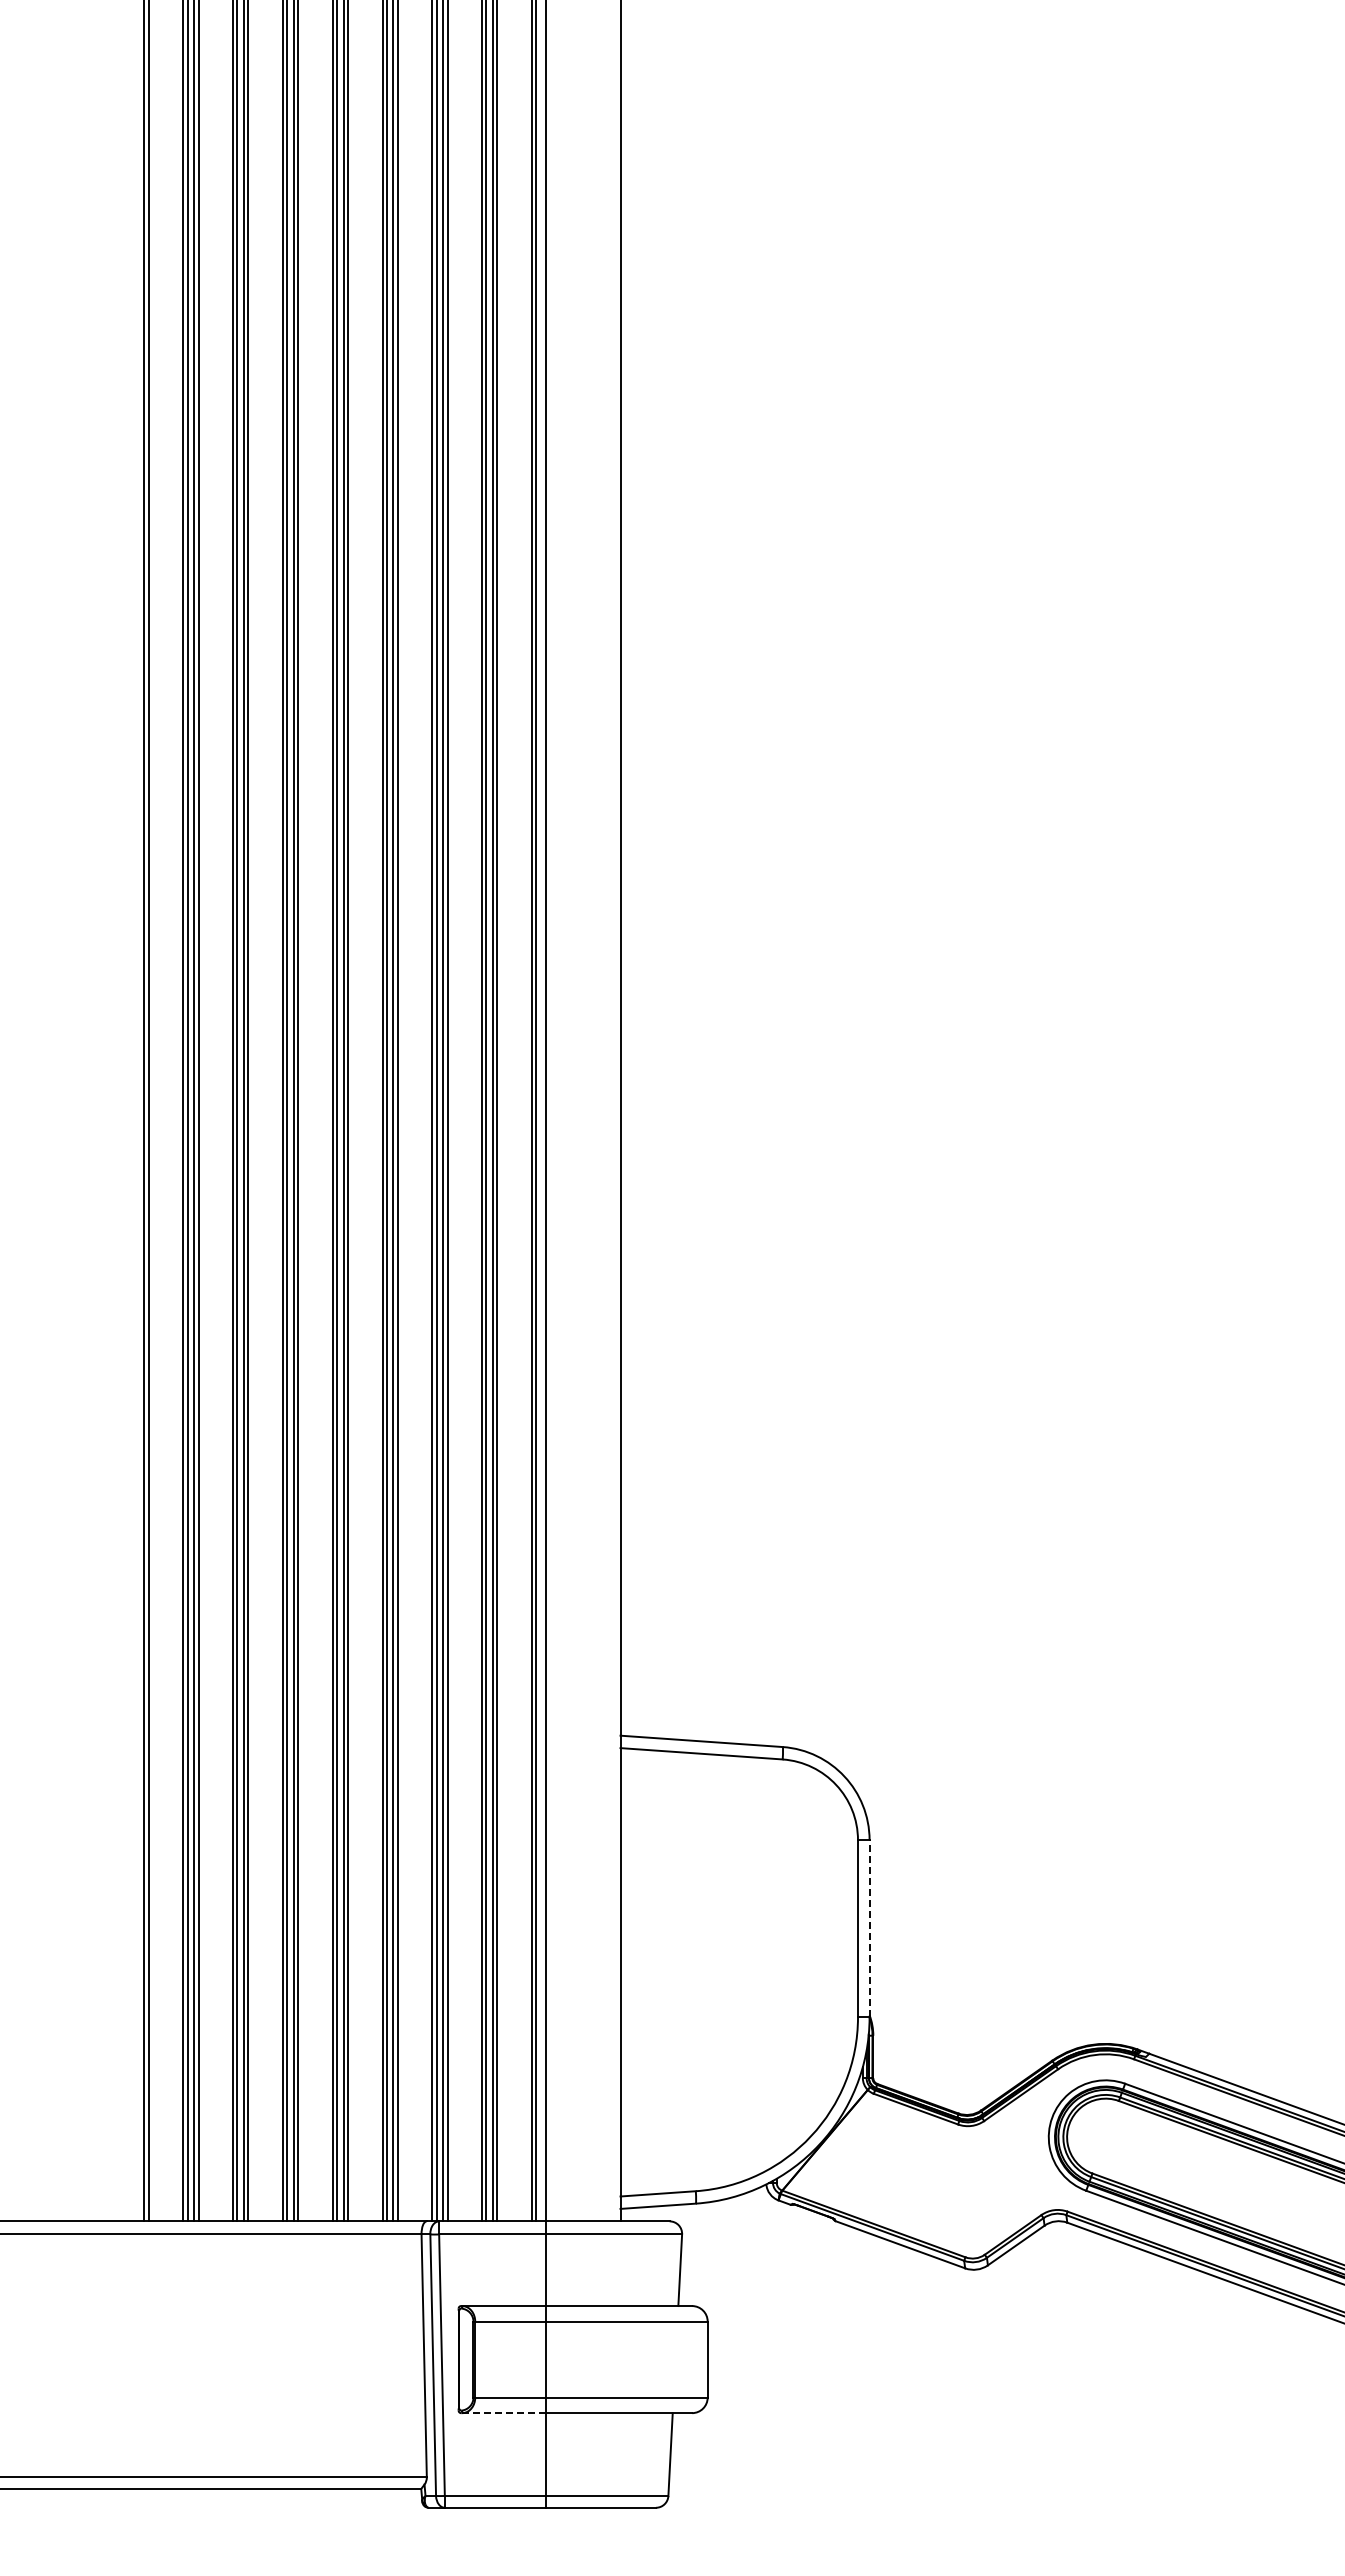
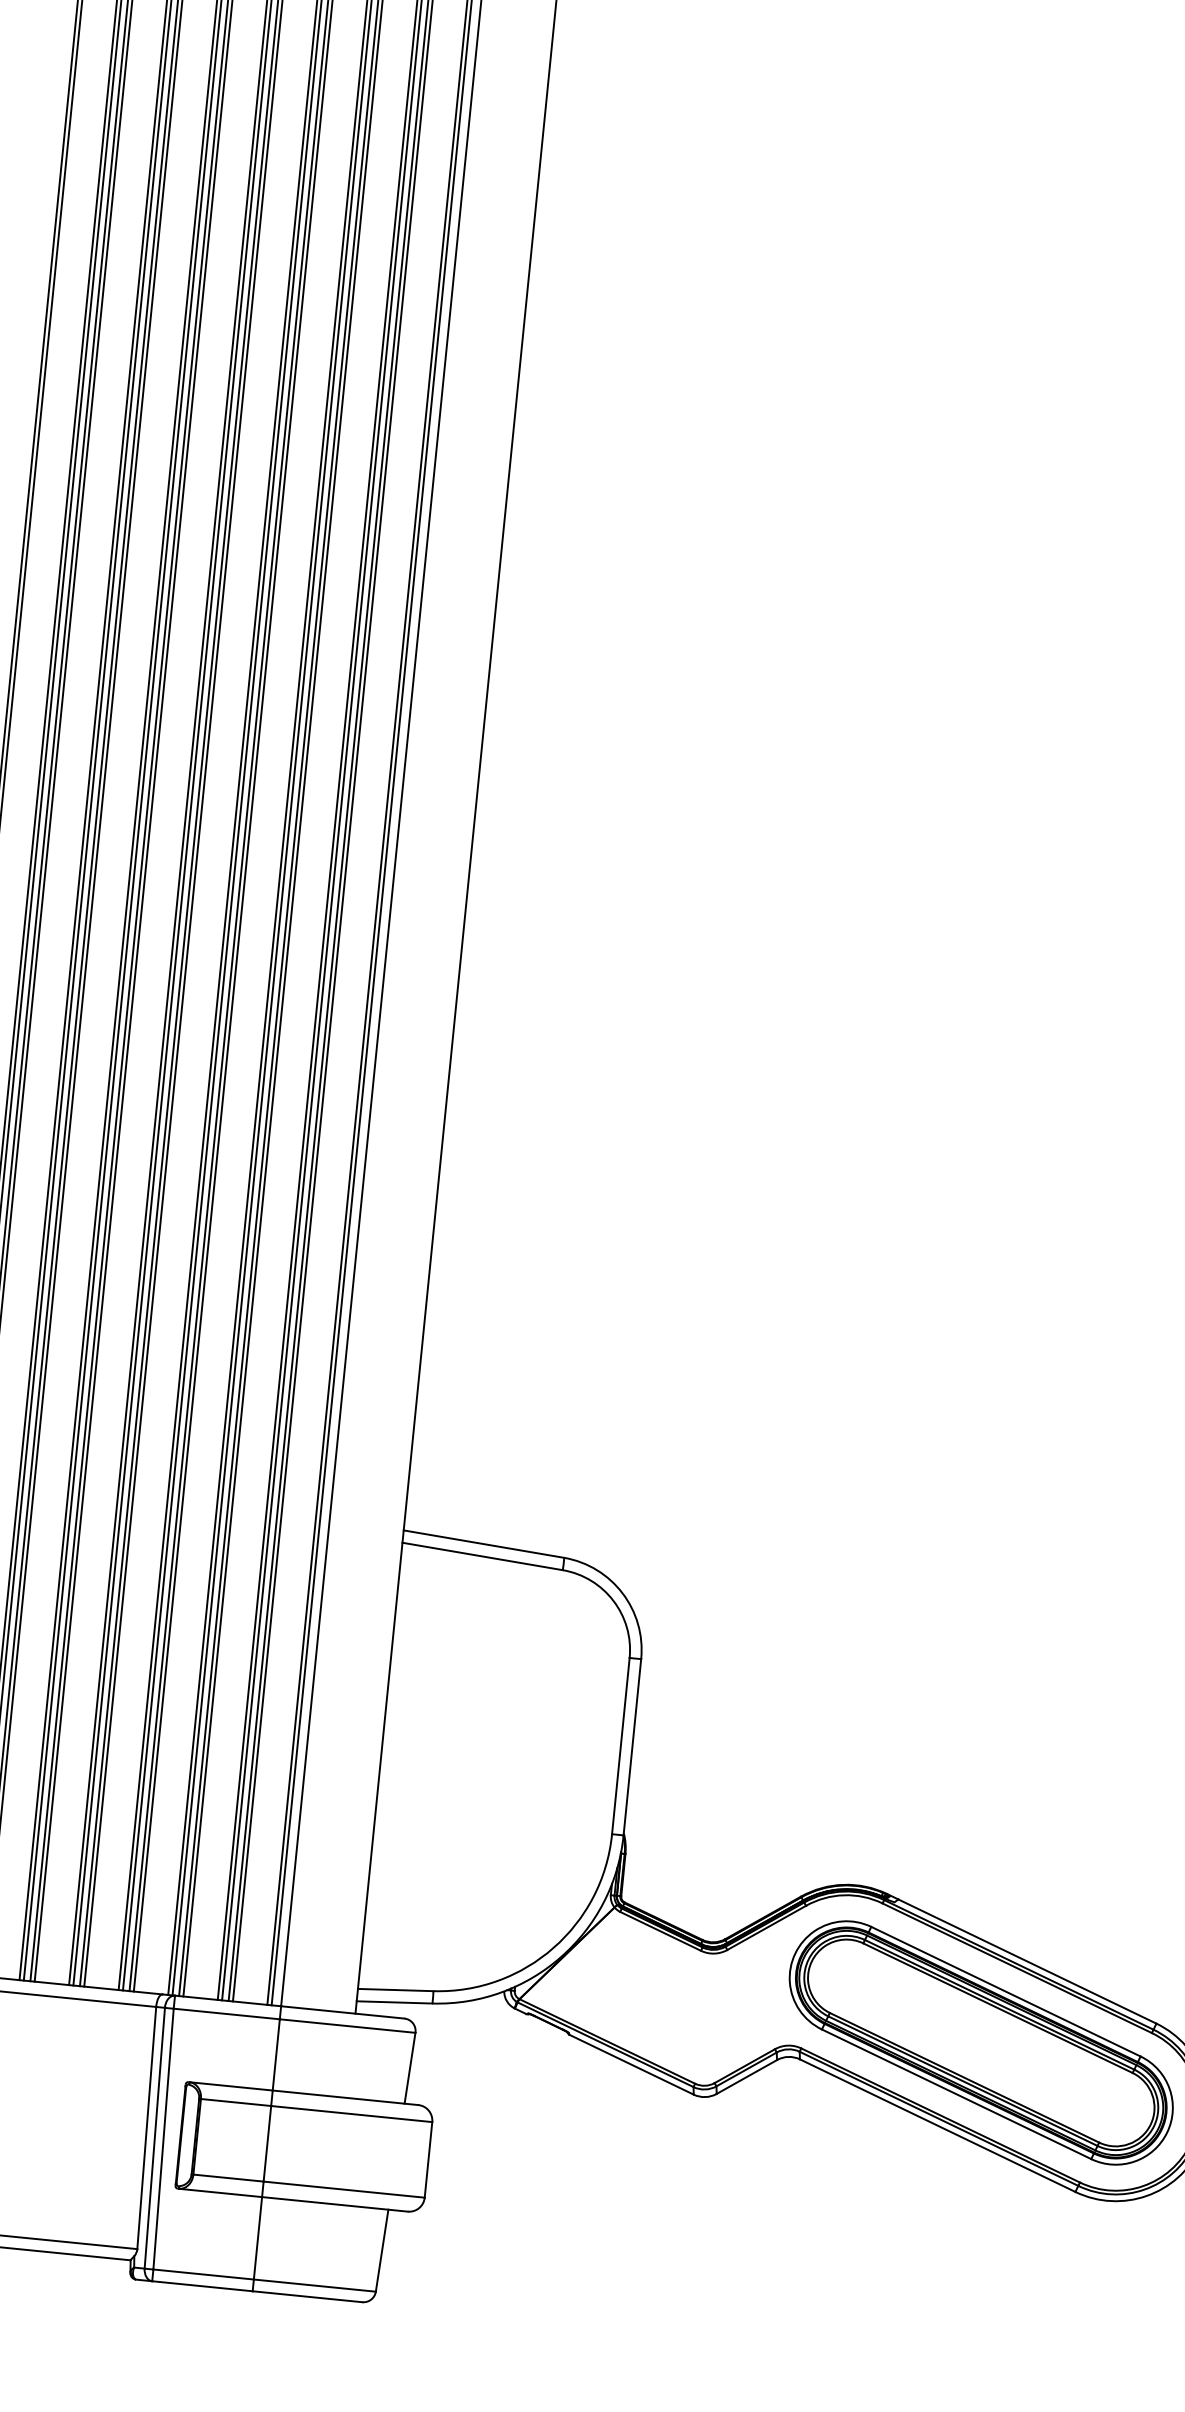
line: (869, 1928) -> (632, 1746), dashed -> solid
line: (504, 2413) -> (220, 2193), dashed -> solid

